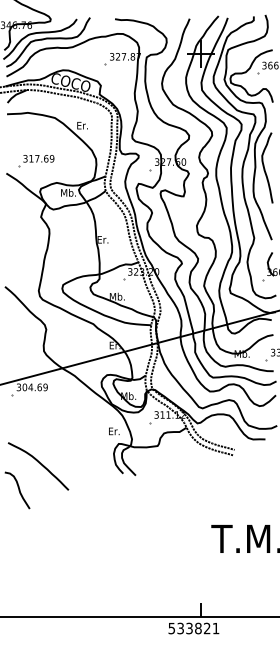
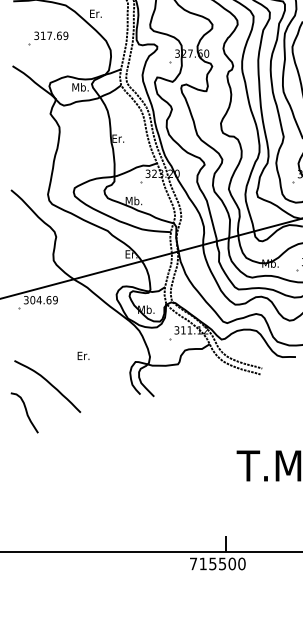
part: (36, 161) -> (48, 38), moved
text: (114, 431) -> (83, 356), moved
text: (193, 628) -> (217, 563), 533821 -> 715500

